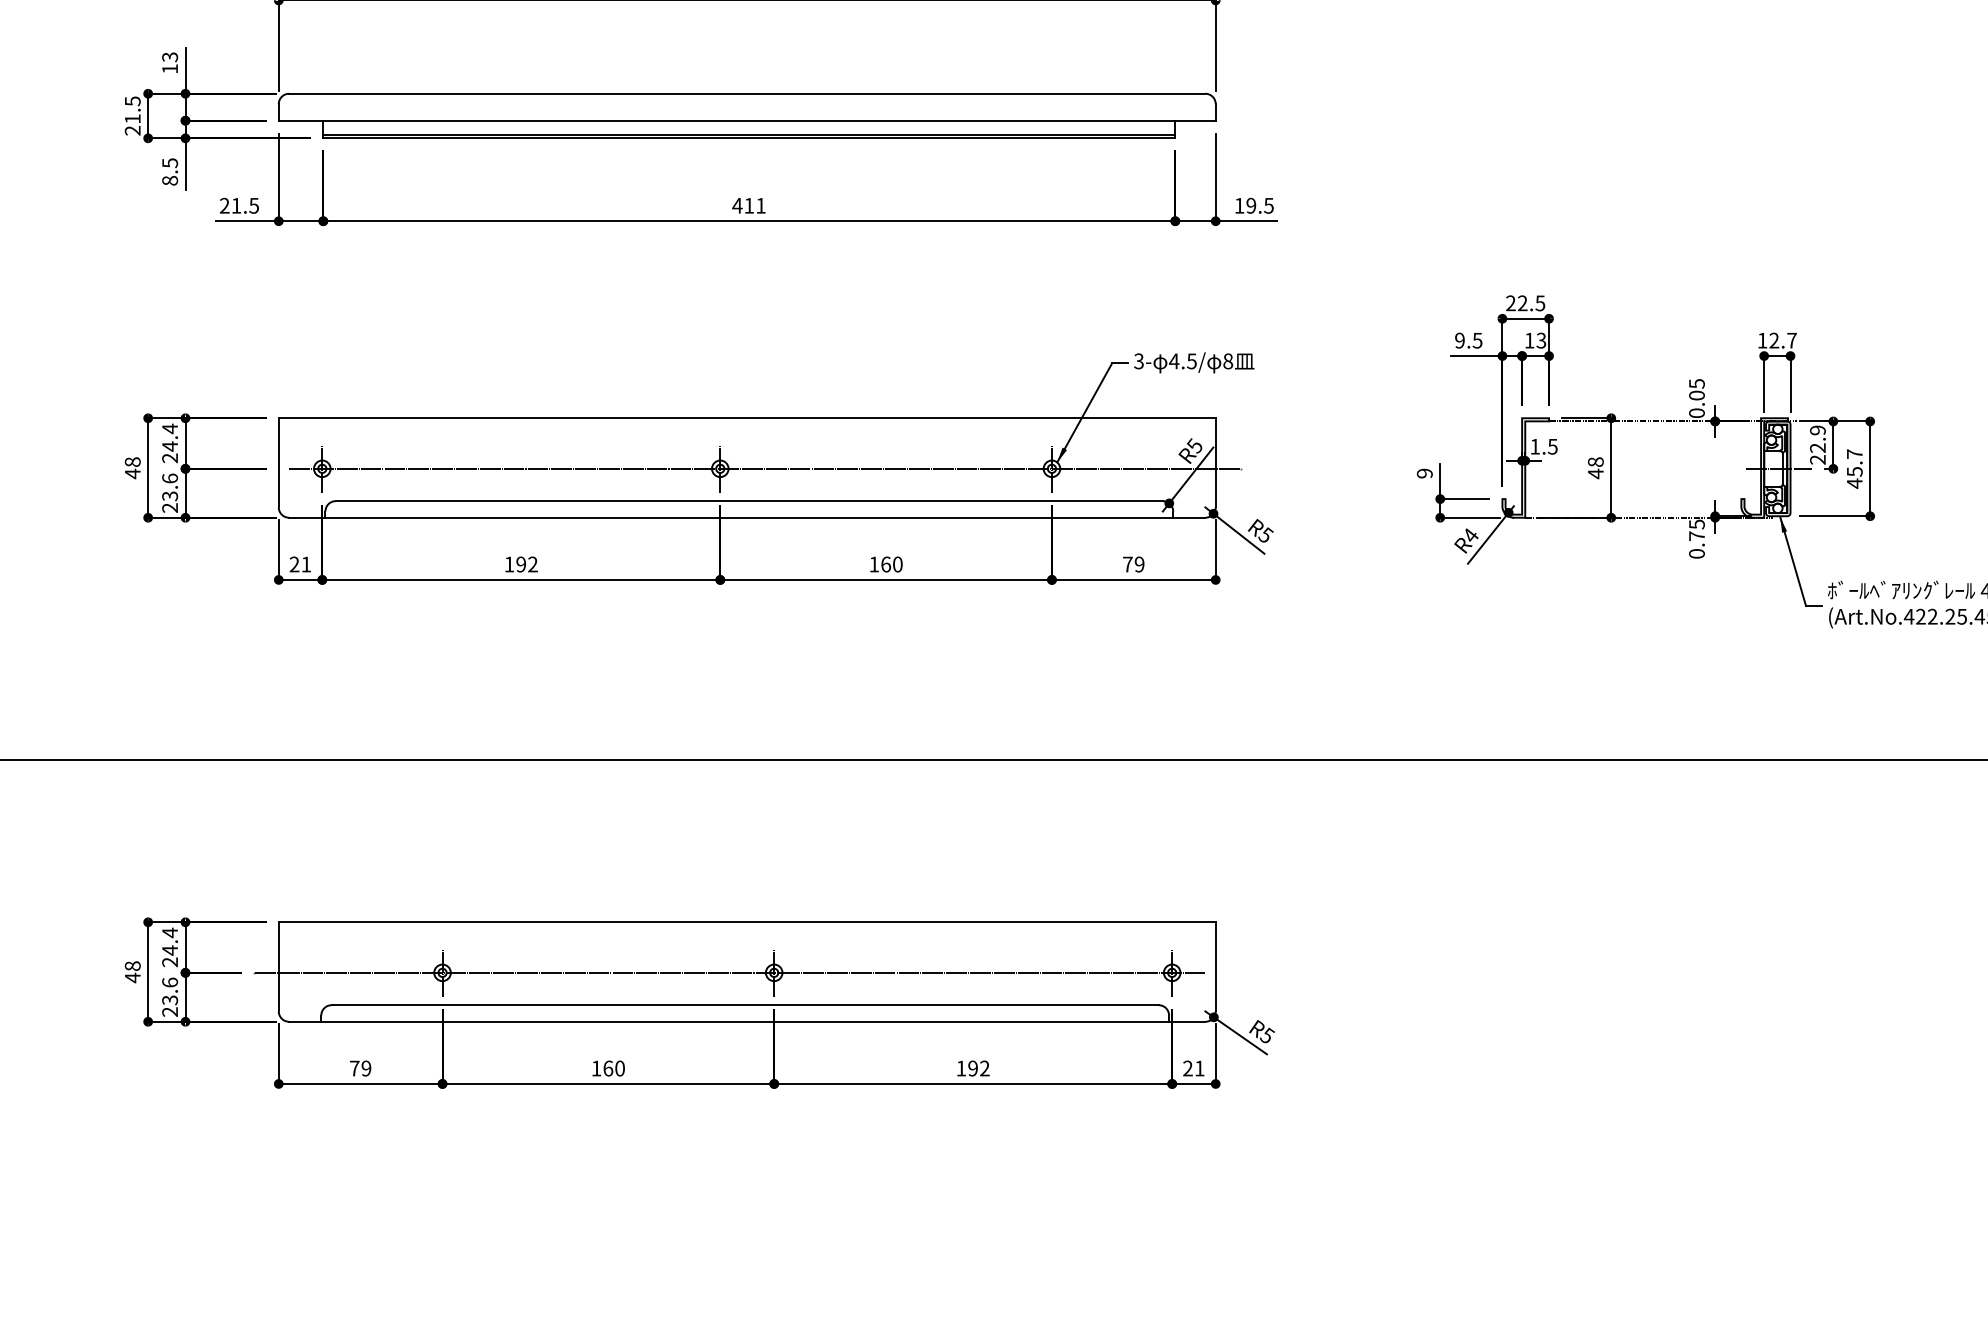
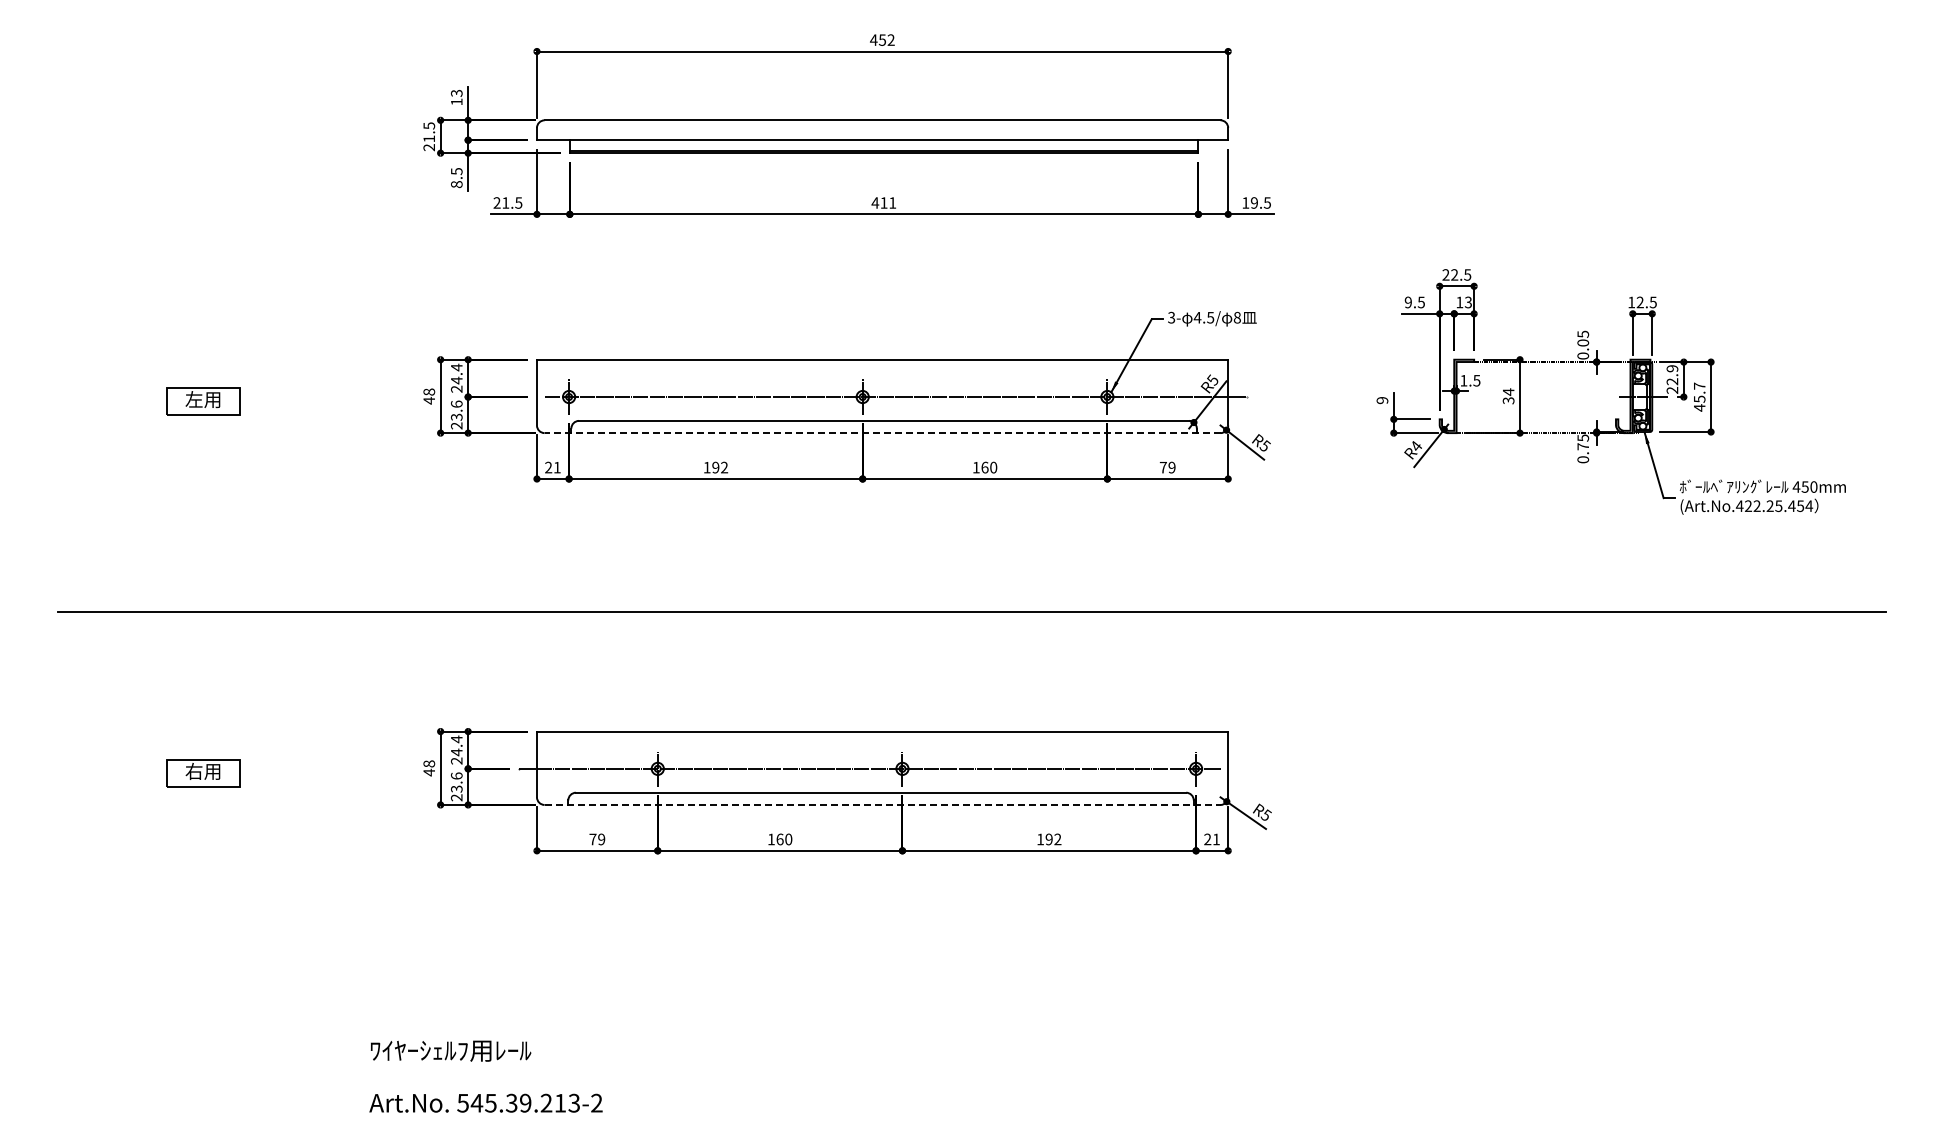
text: (1790, 340) -> (1652, 302), 12.7 -> 12.5
text: (1595, 468) -> (1508, 396), 48 -> 34
line: (747, 518) -> (882, 433), solid -> dashed
line: (747, 1021) -> (882, 804), solid -> dashed

